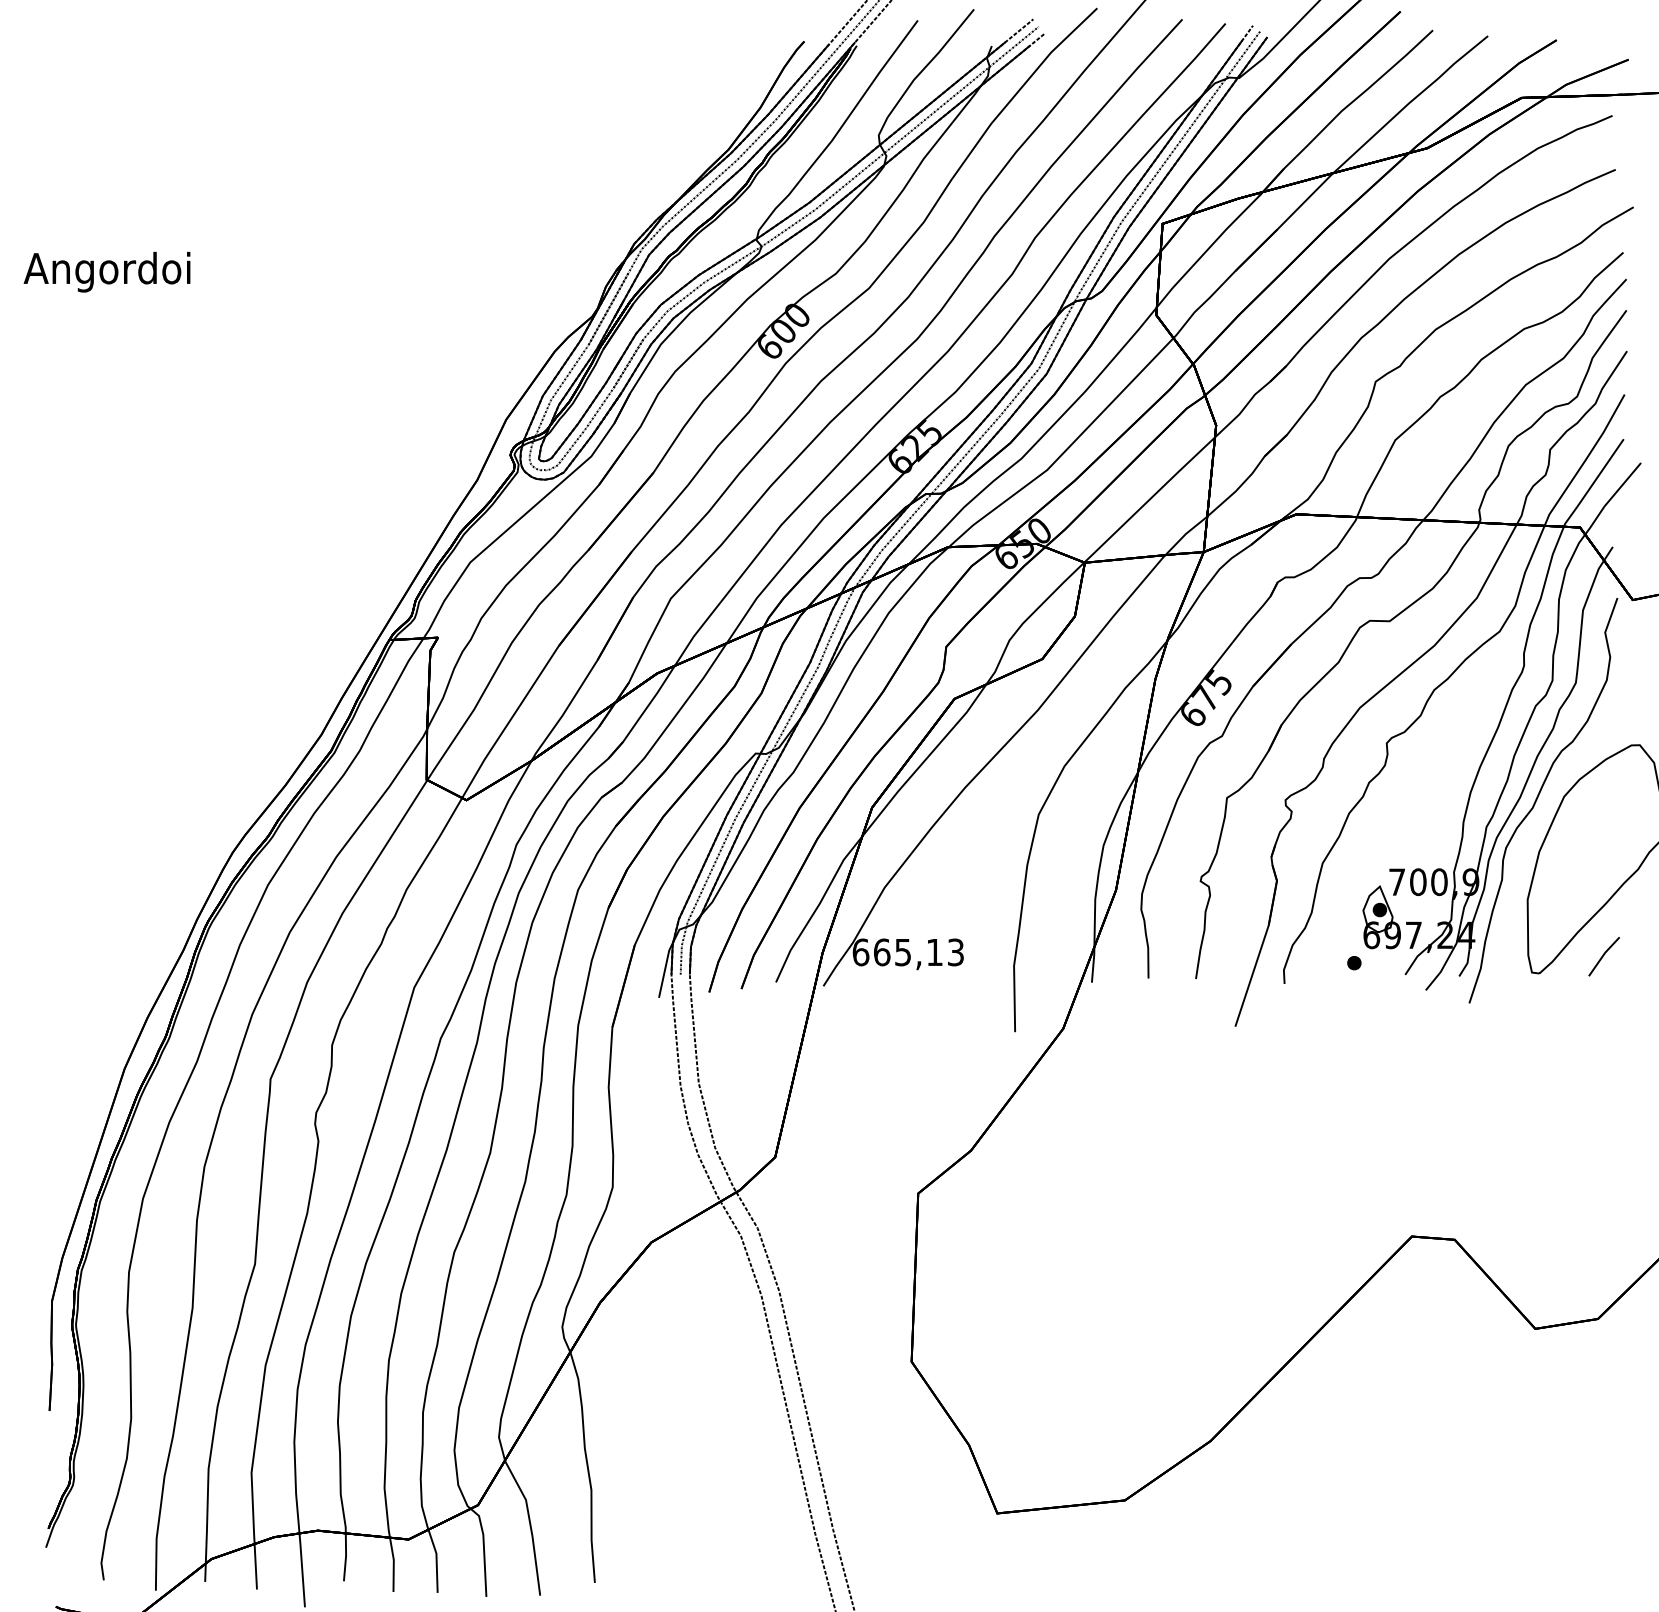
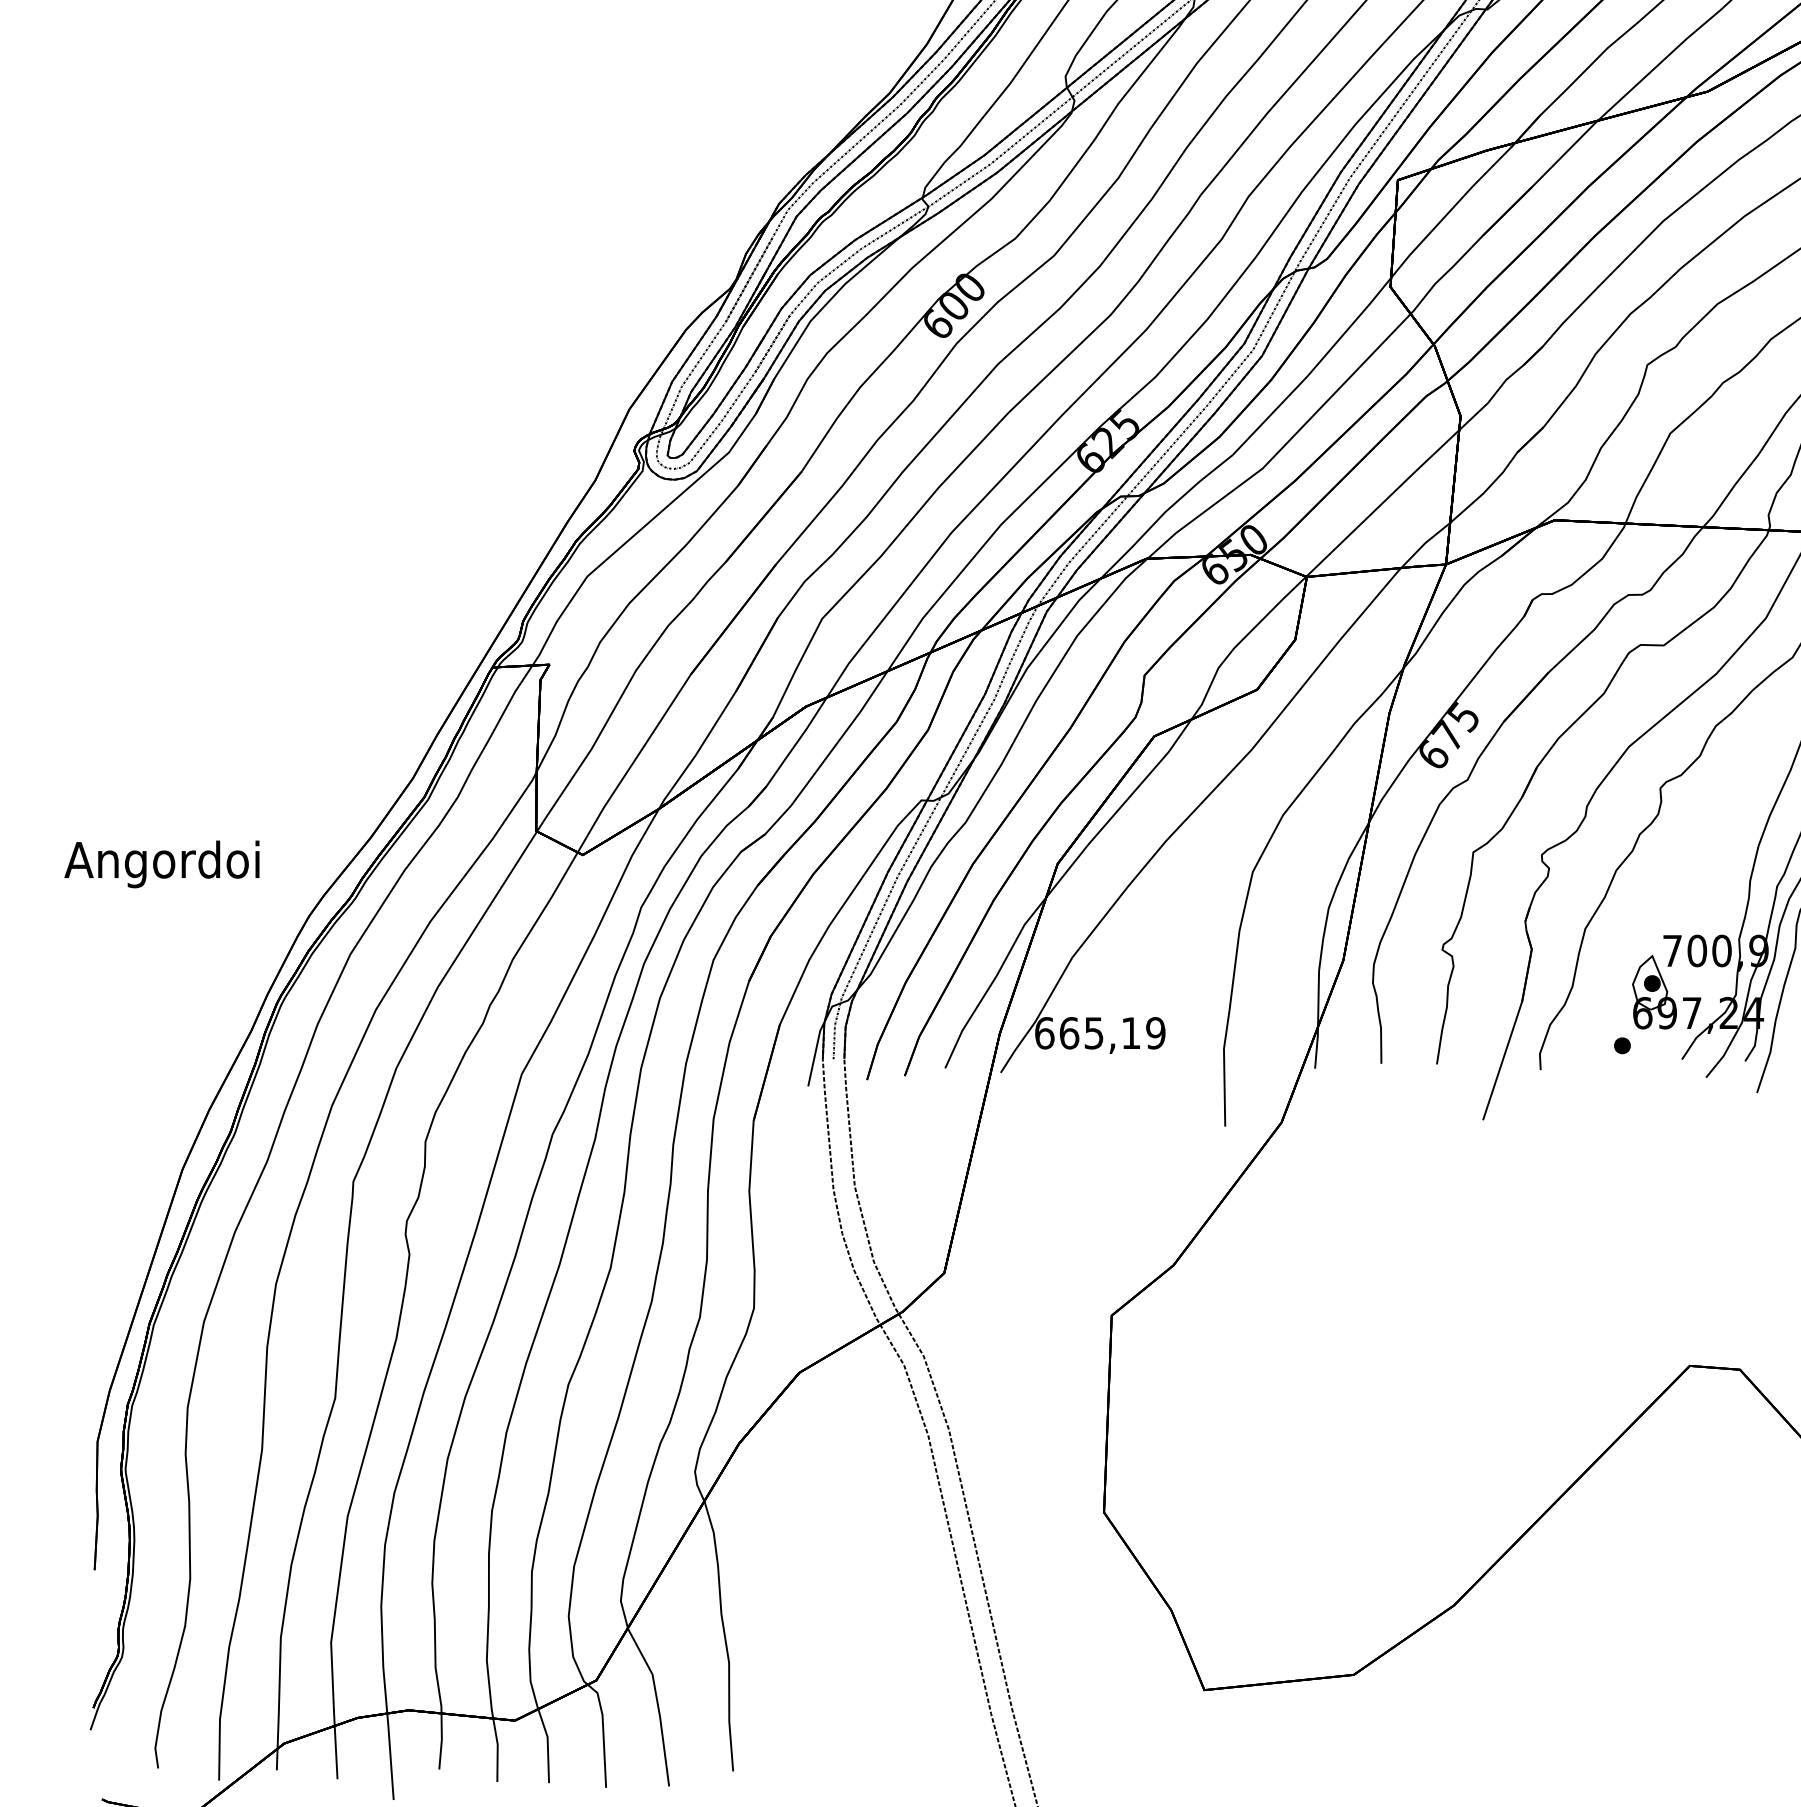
text: (106, 272) -> (161, 864), moved
text: (955, 952) -> (1155, 1033), 665,13 -> 665,19

